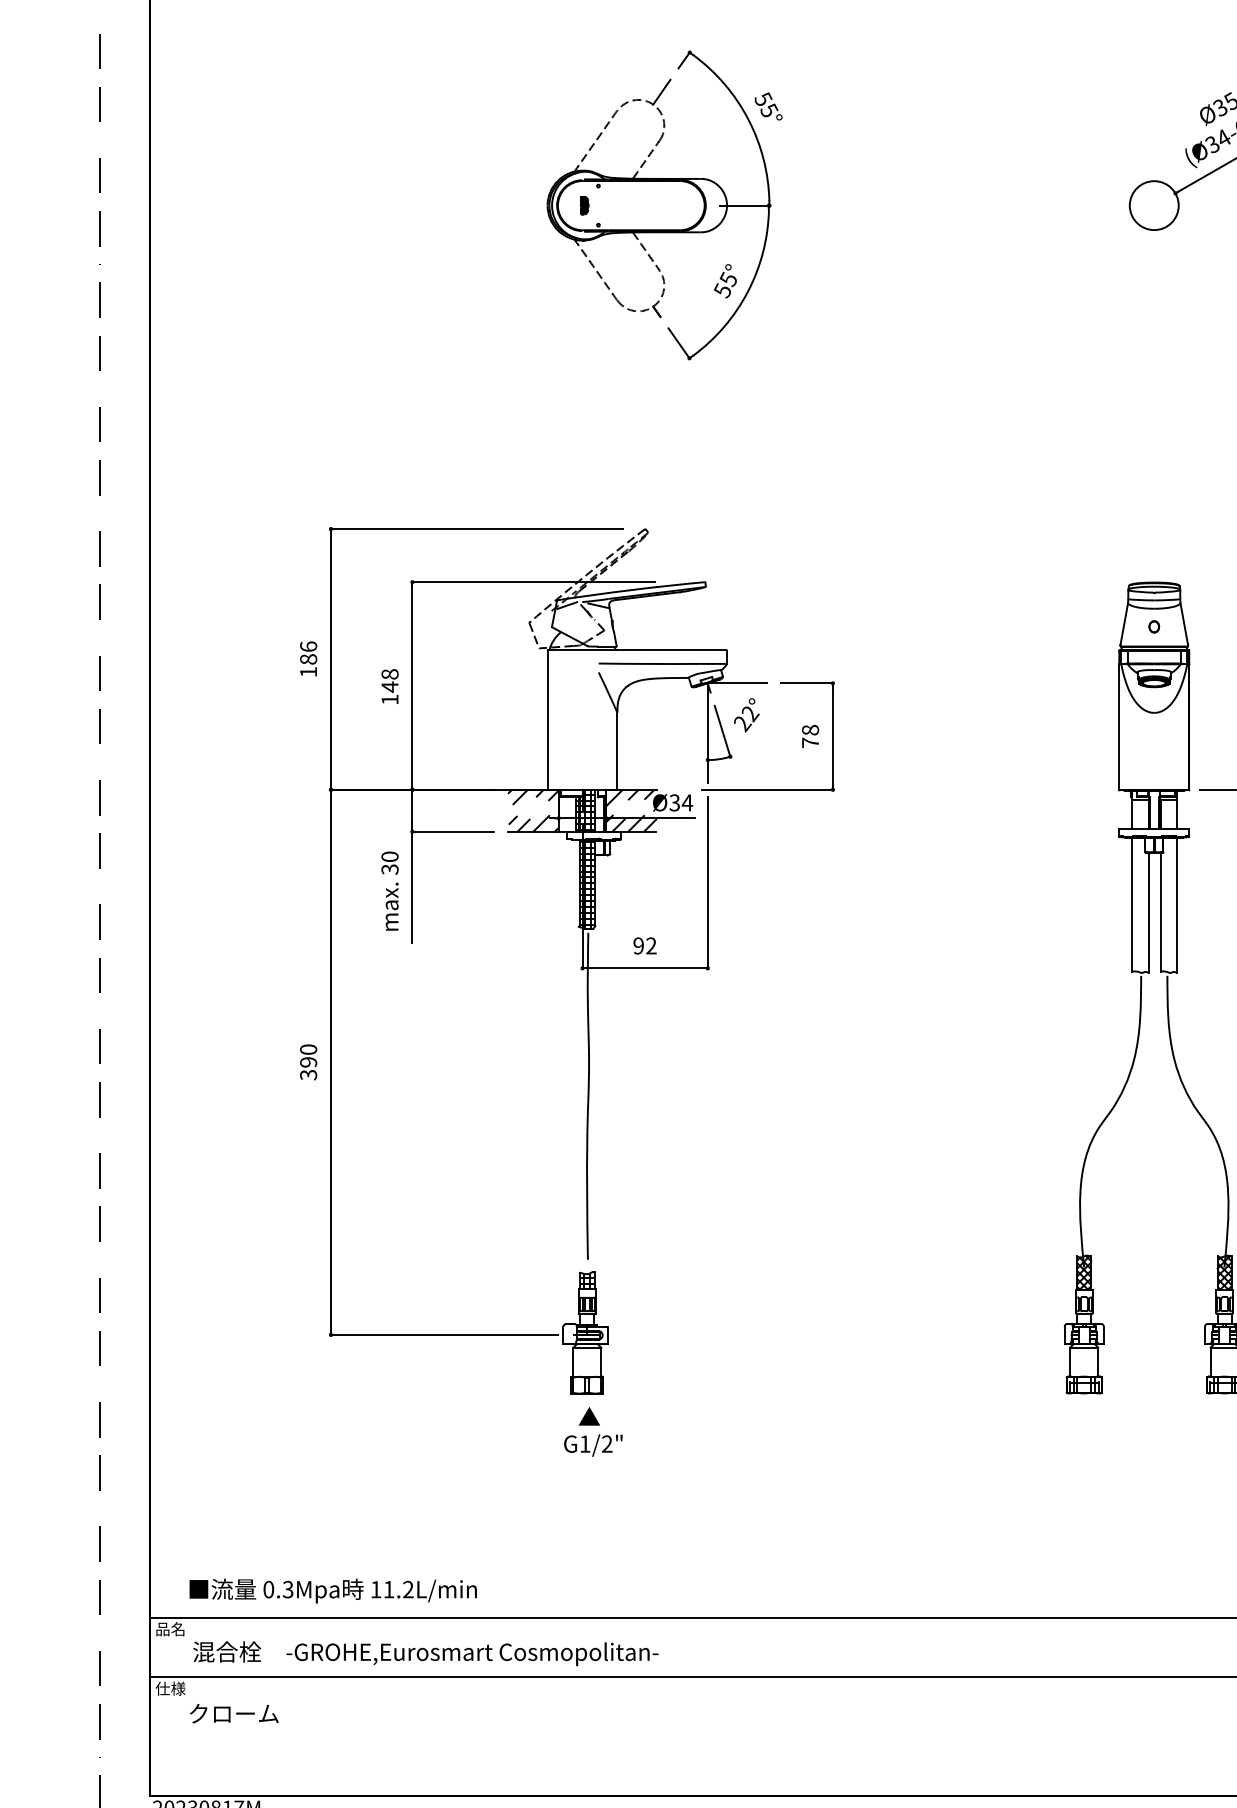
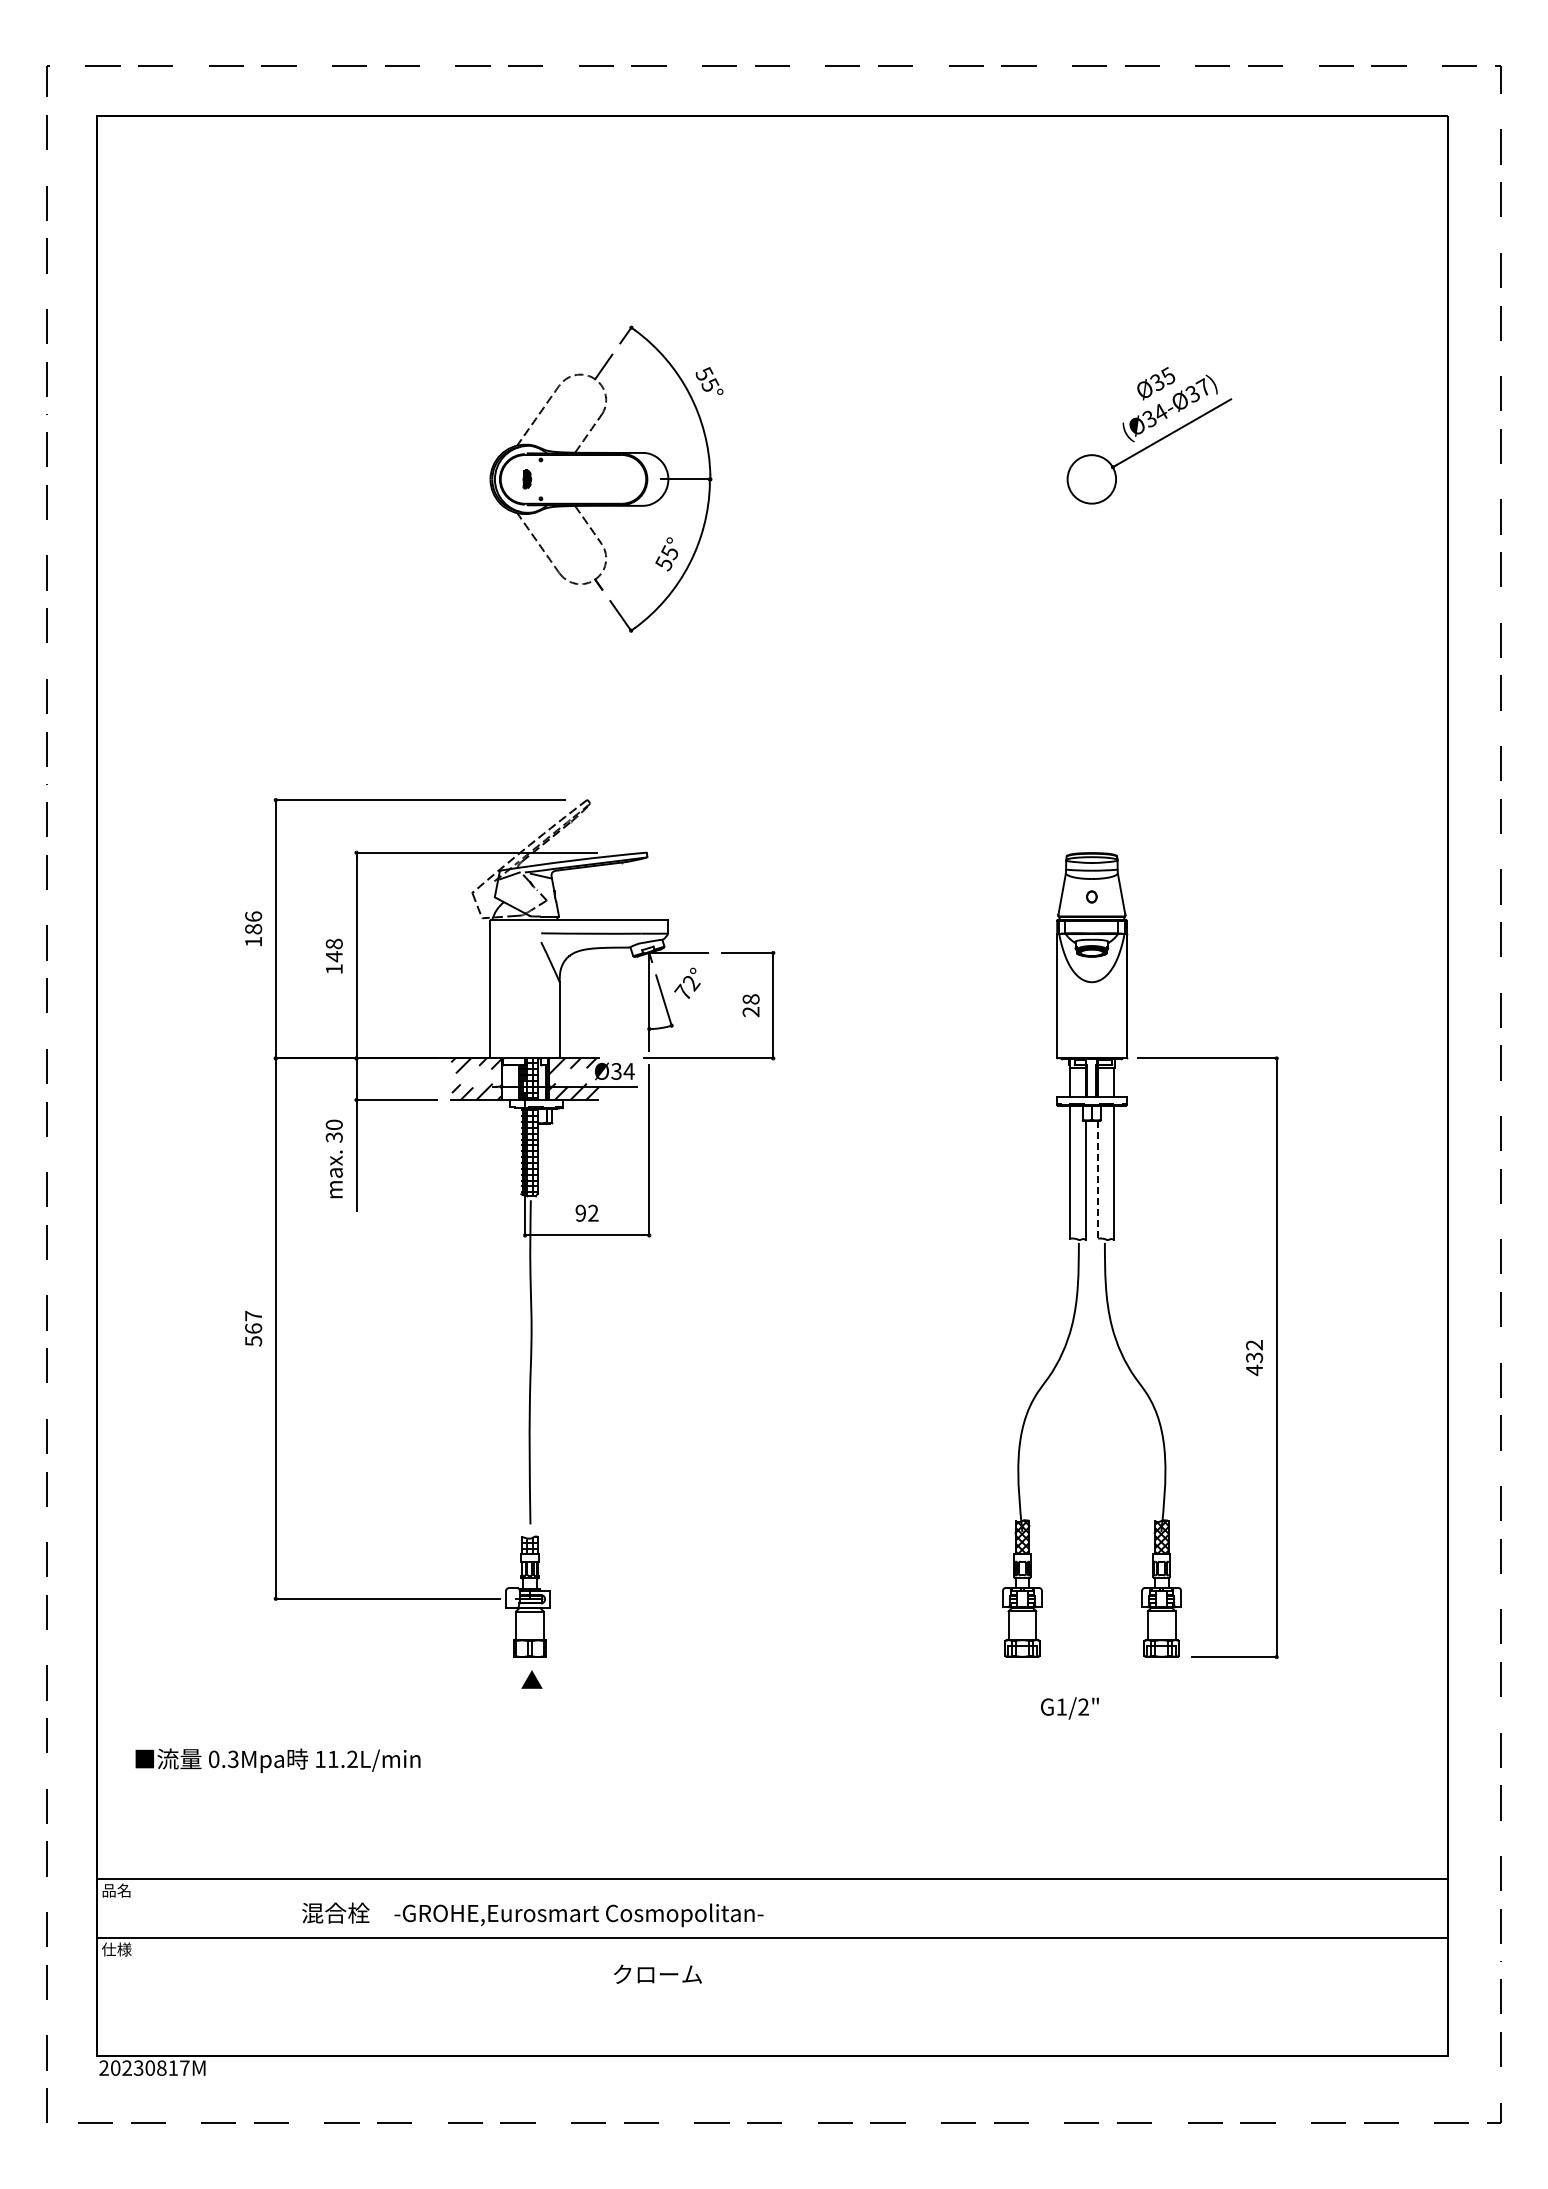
text: (742, 723) -> (683, 992), 22° -> 72°
text: (809, 742) -> (750, 1011), 78 -> 28
line: (1160, 911) -> (1098, 1179), solid -> dashed
text: (308, 1061) -> (253, 1327), 390 -> 567
text: (592, 1445) -> (1069, 1708), moved
text: (332, 1590) -> (277, 1760), moved
text: (425, 1653) -> (532, 1914), moved
text: (233, 1712) -> (657, 1973), moved

